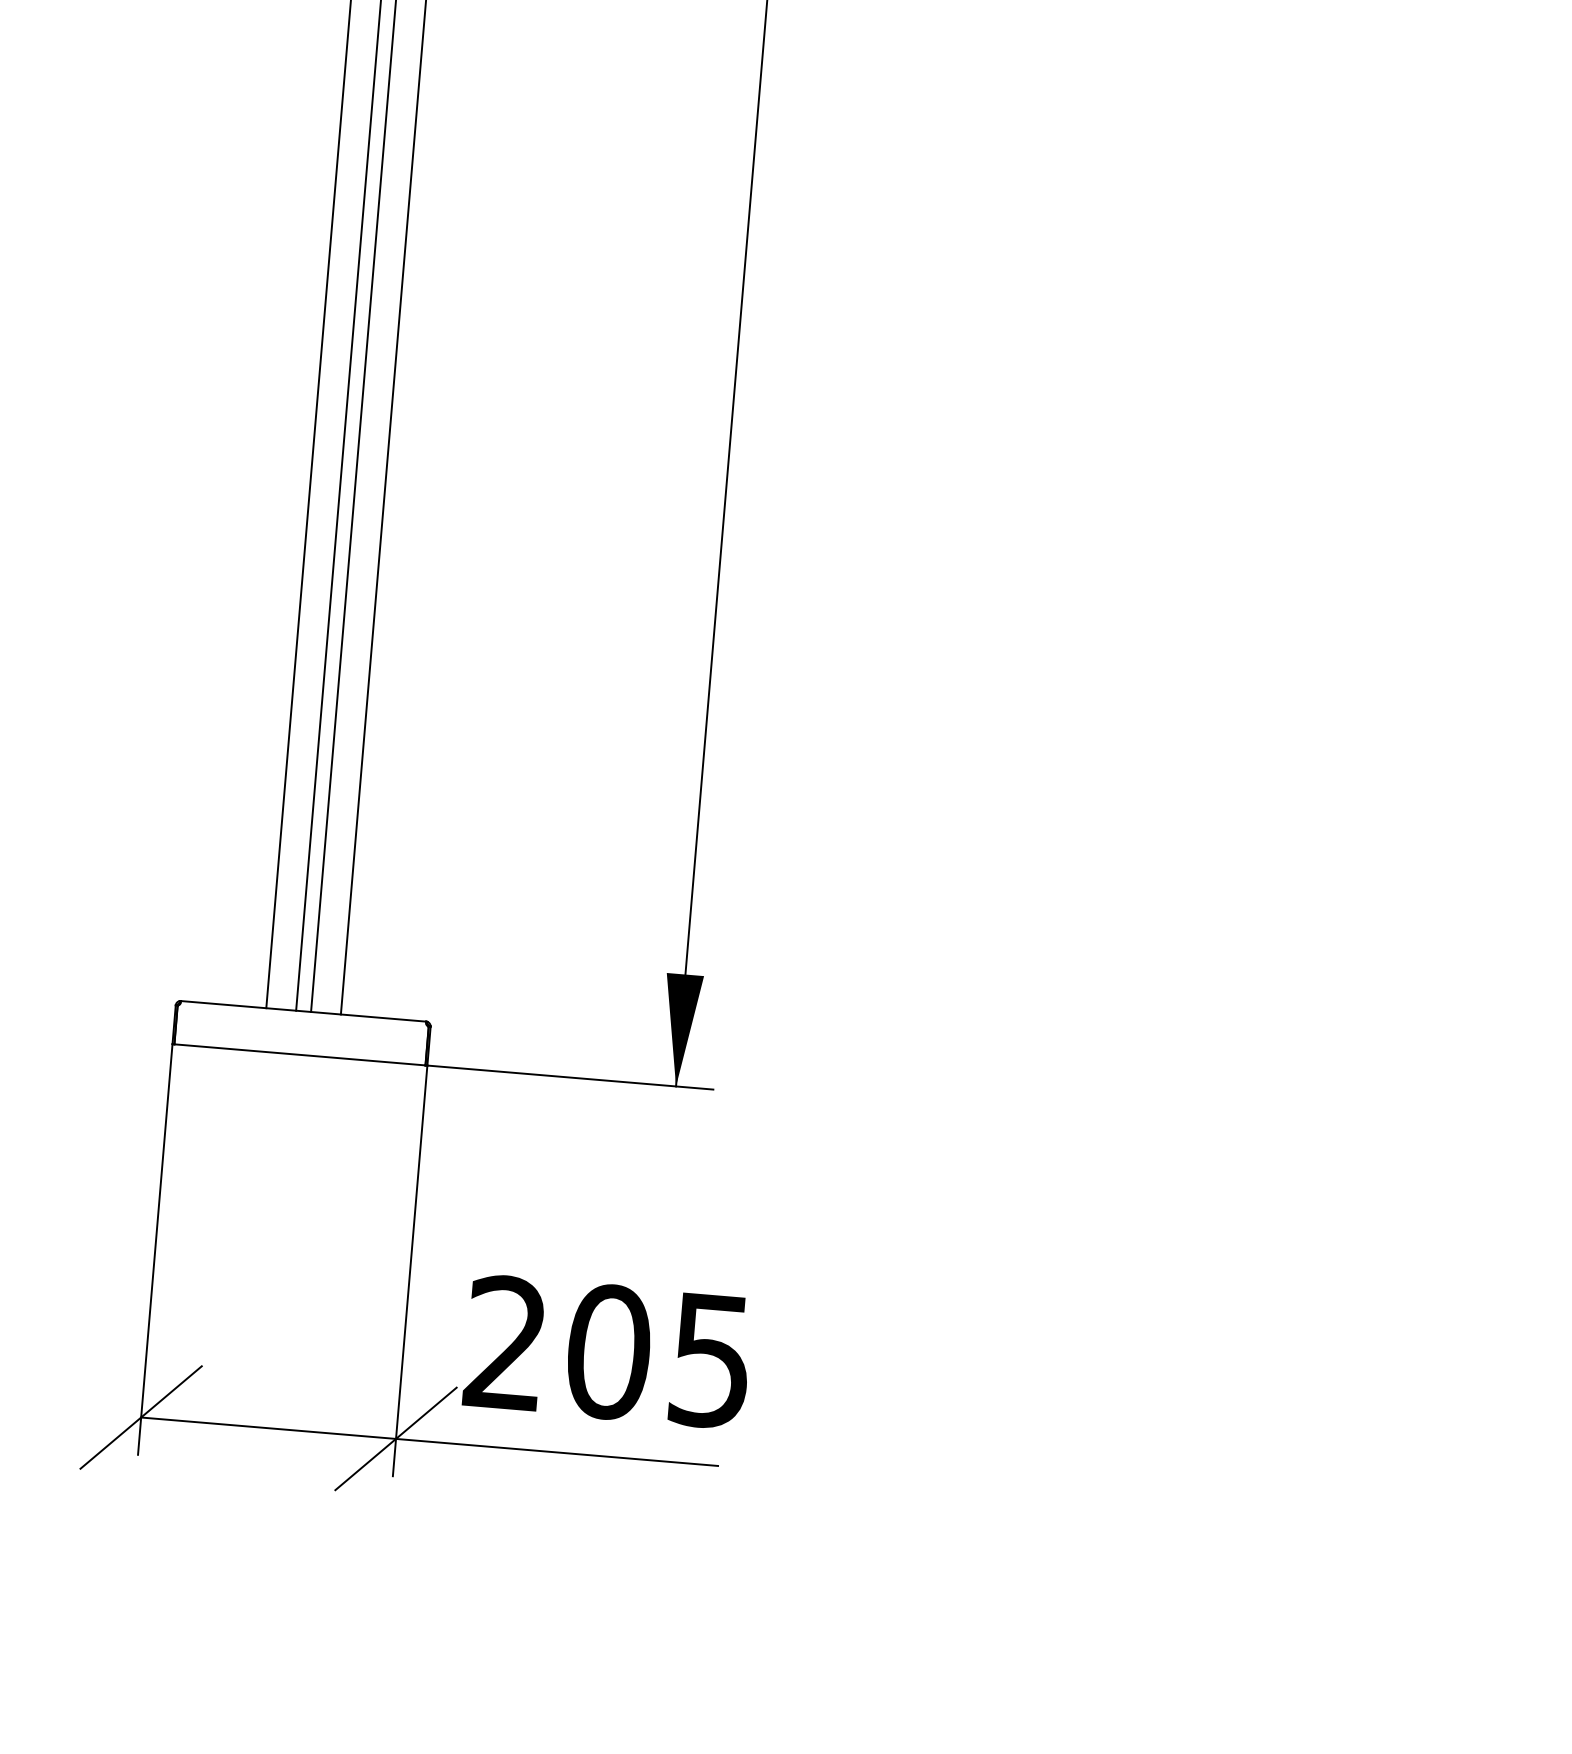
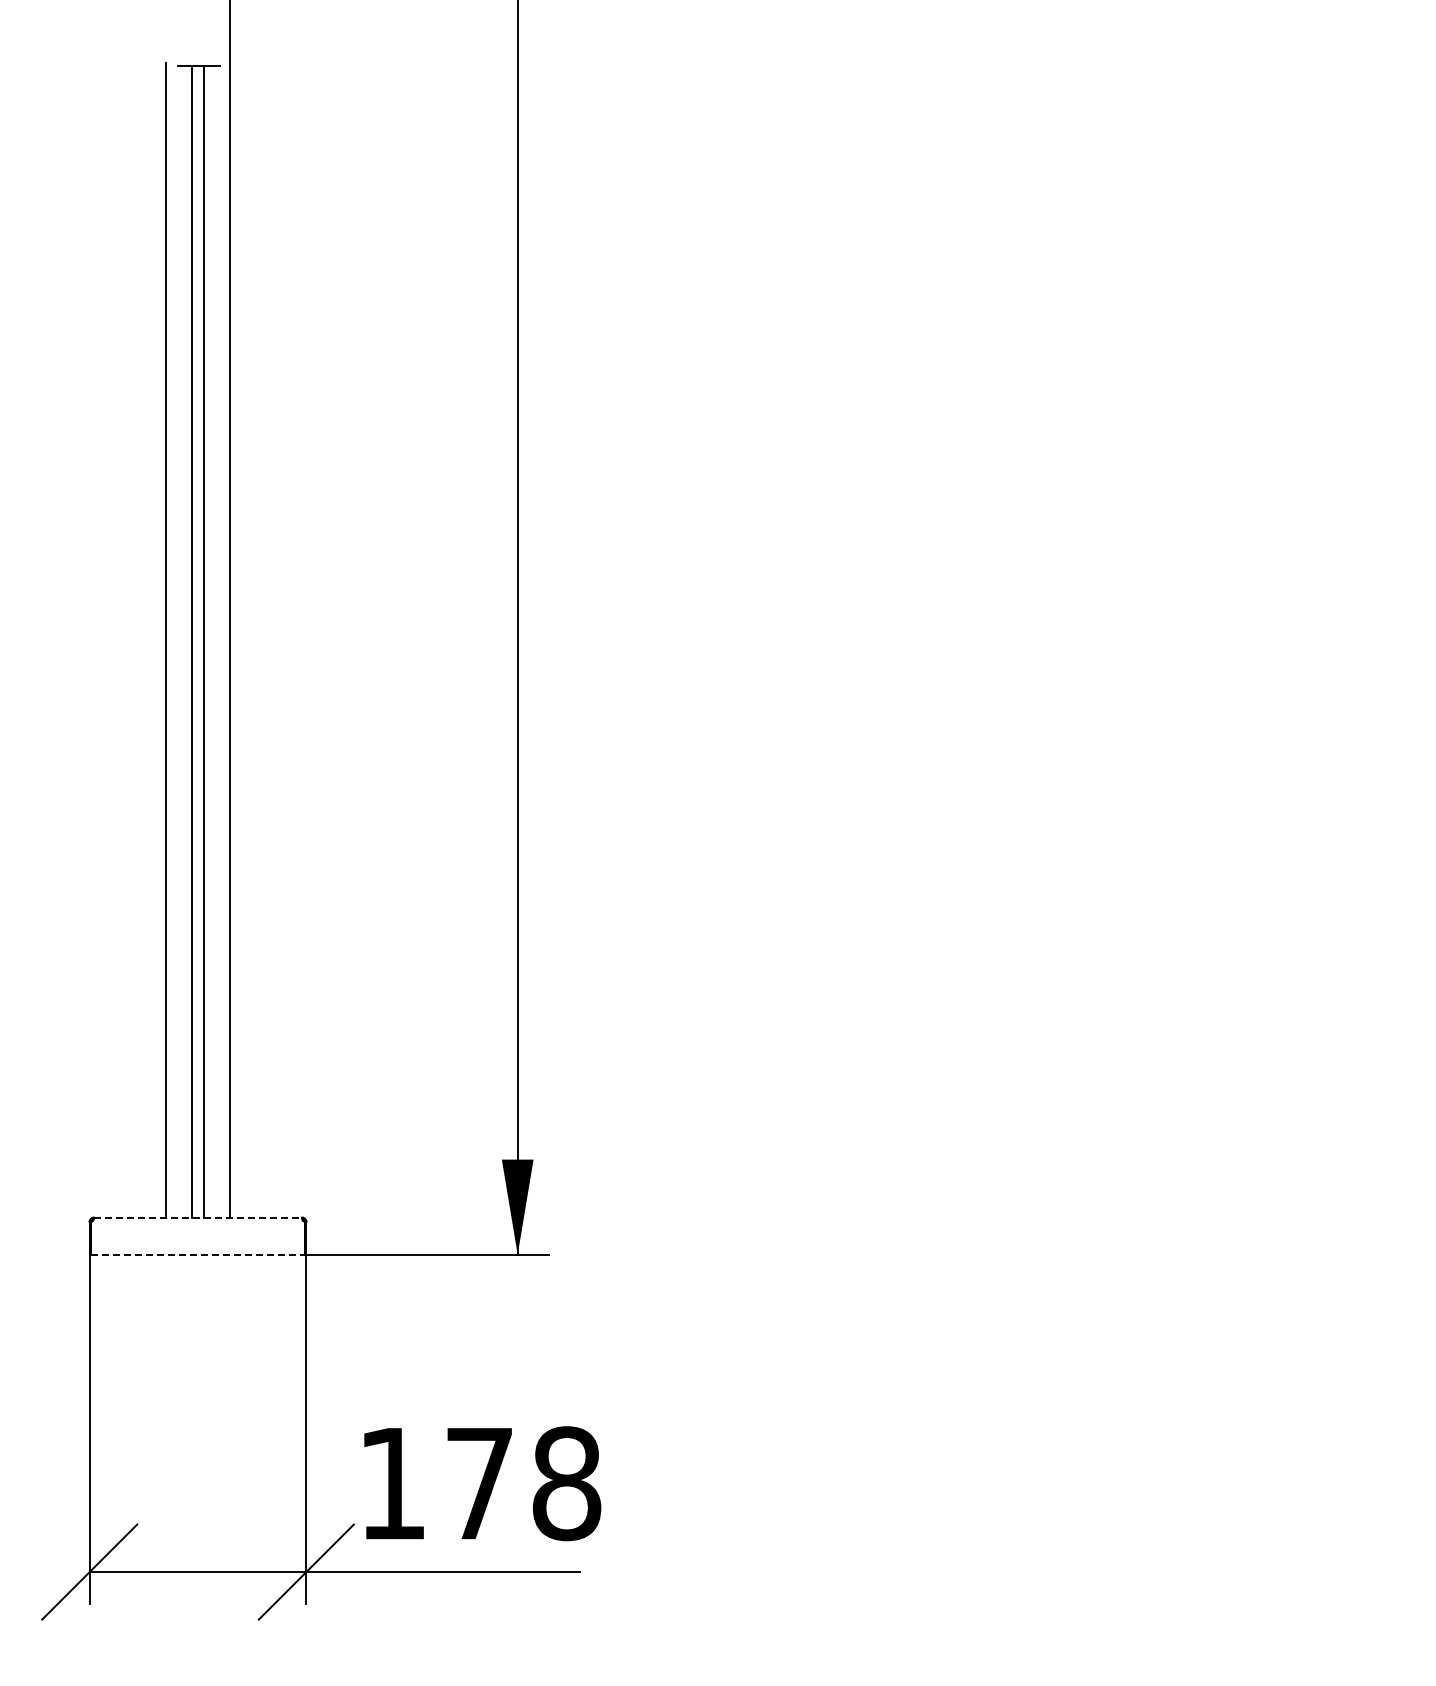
line: (304, 1011) -> (198, 1217), solid -> dashed
line: (300, 1054) -> (198, 1254), solid -> dashed
text: (609, 1351) -> (480, 1483), 205 -> 178

